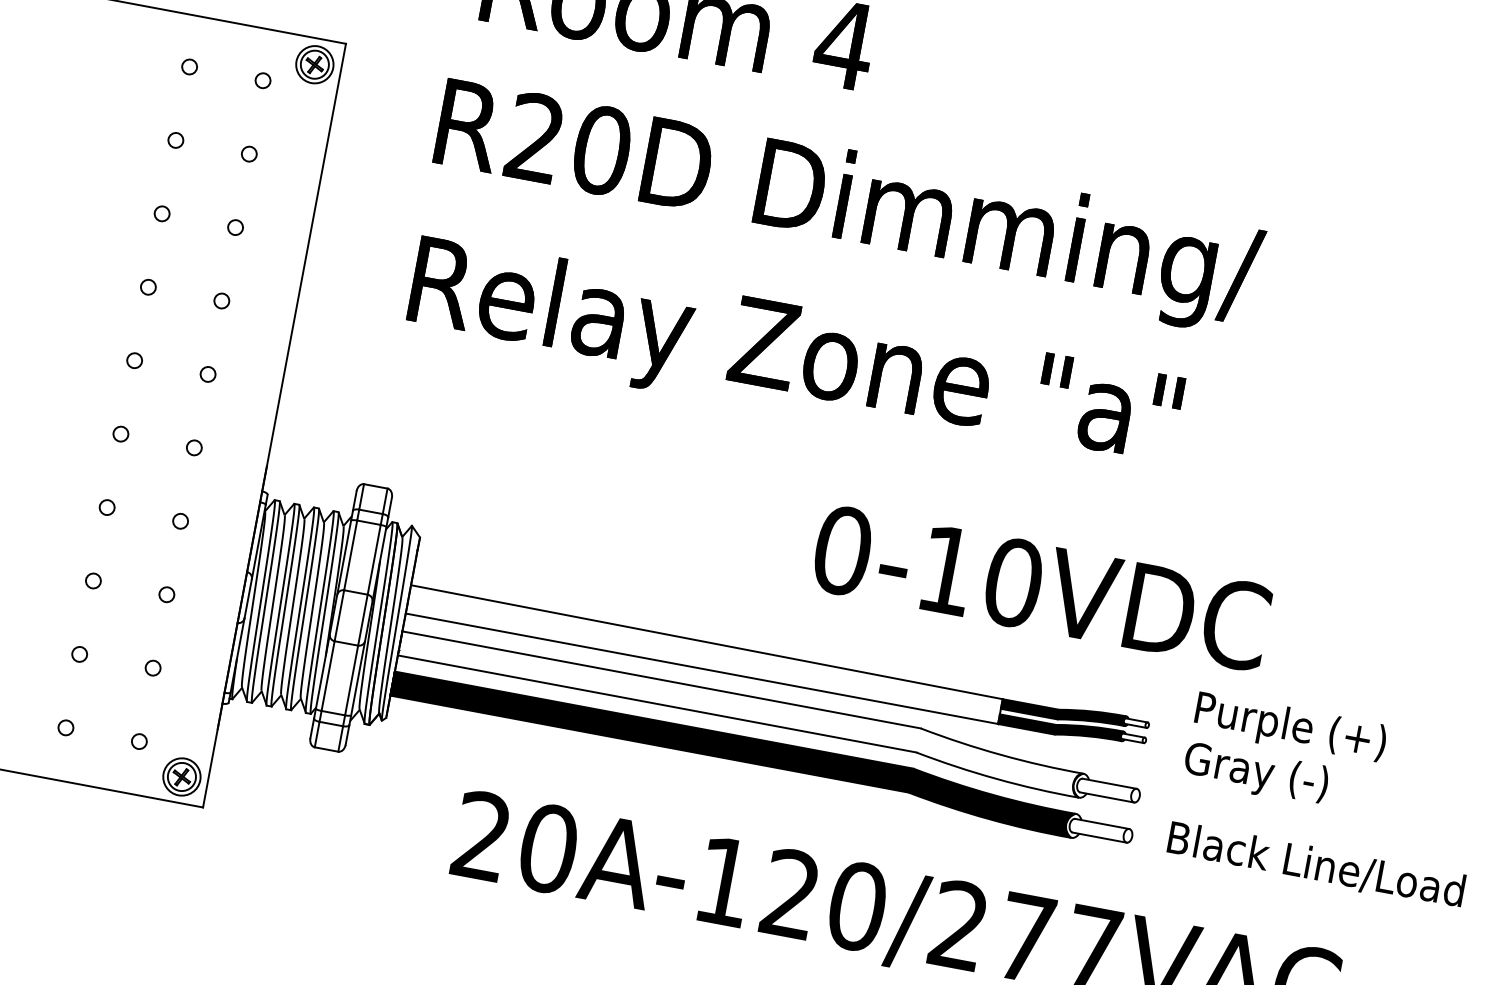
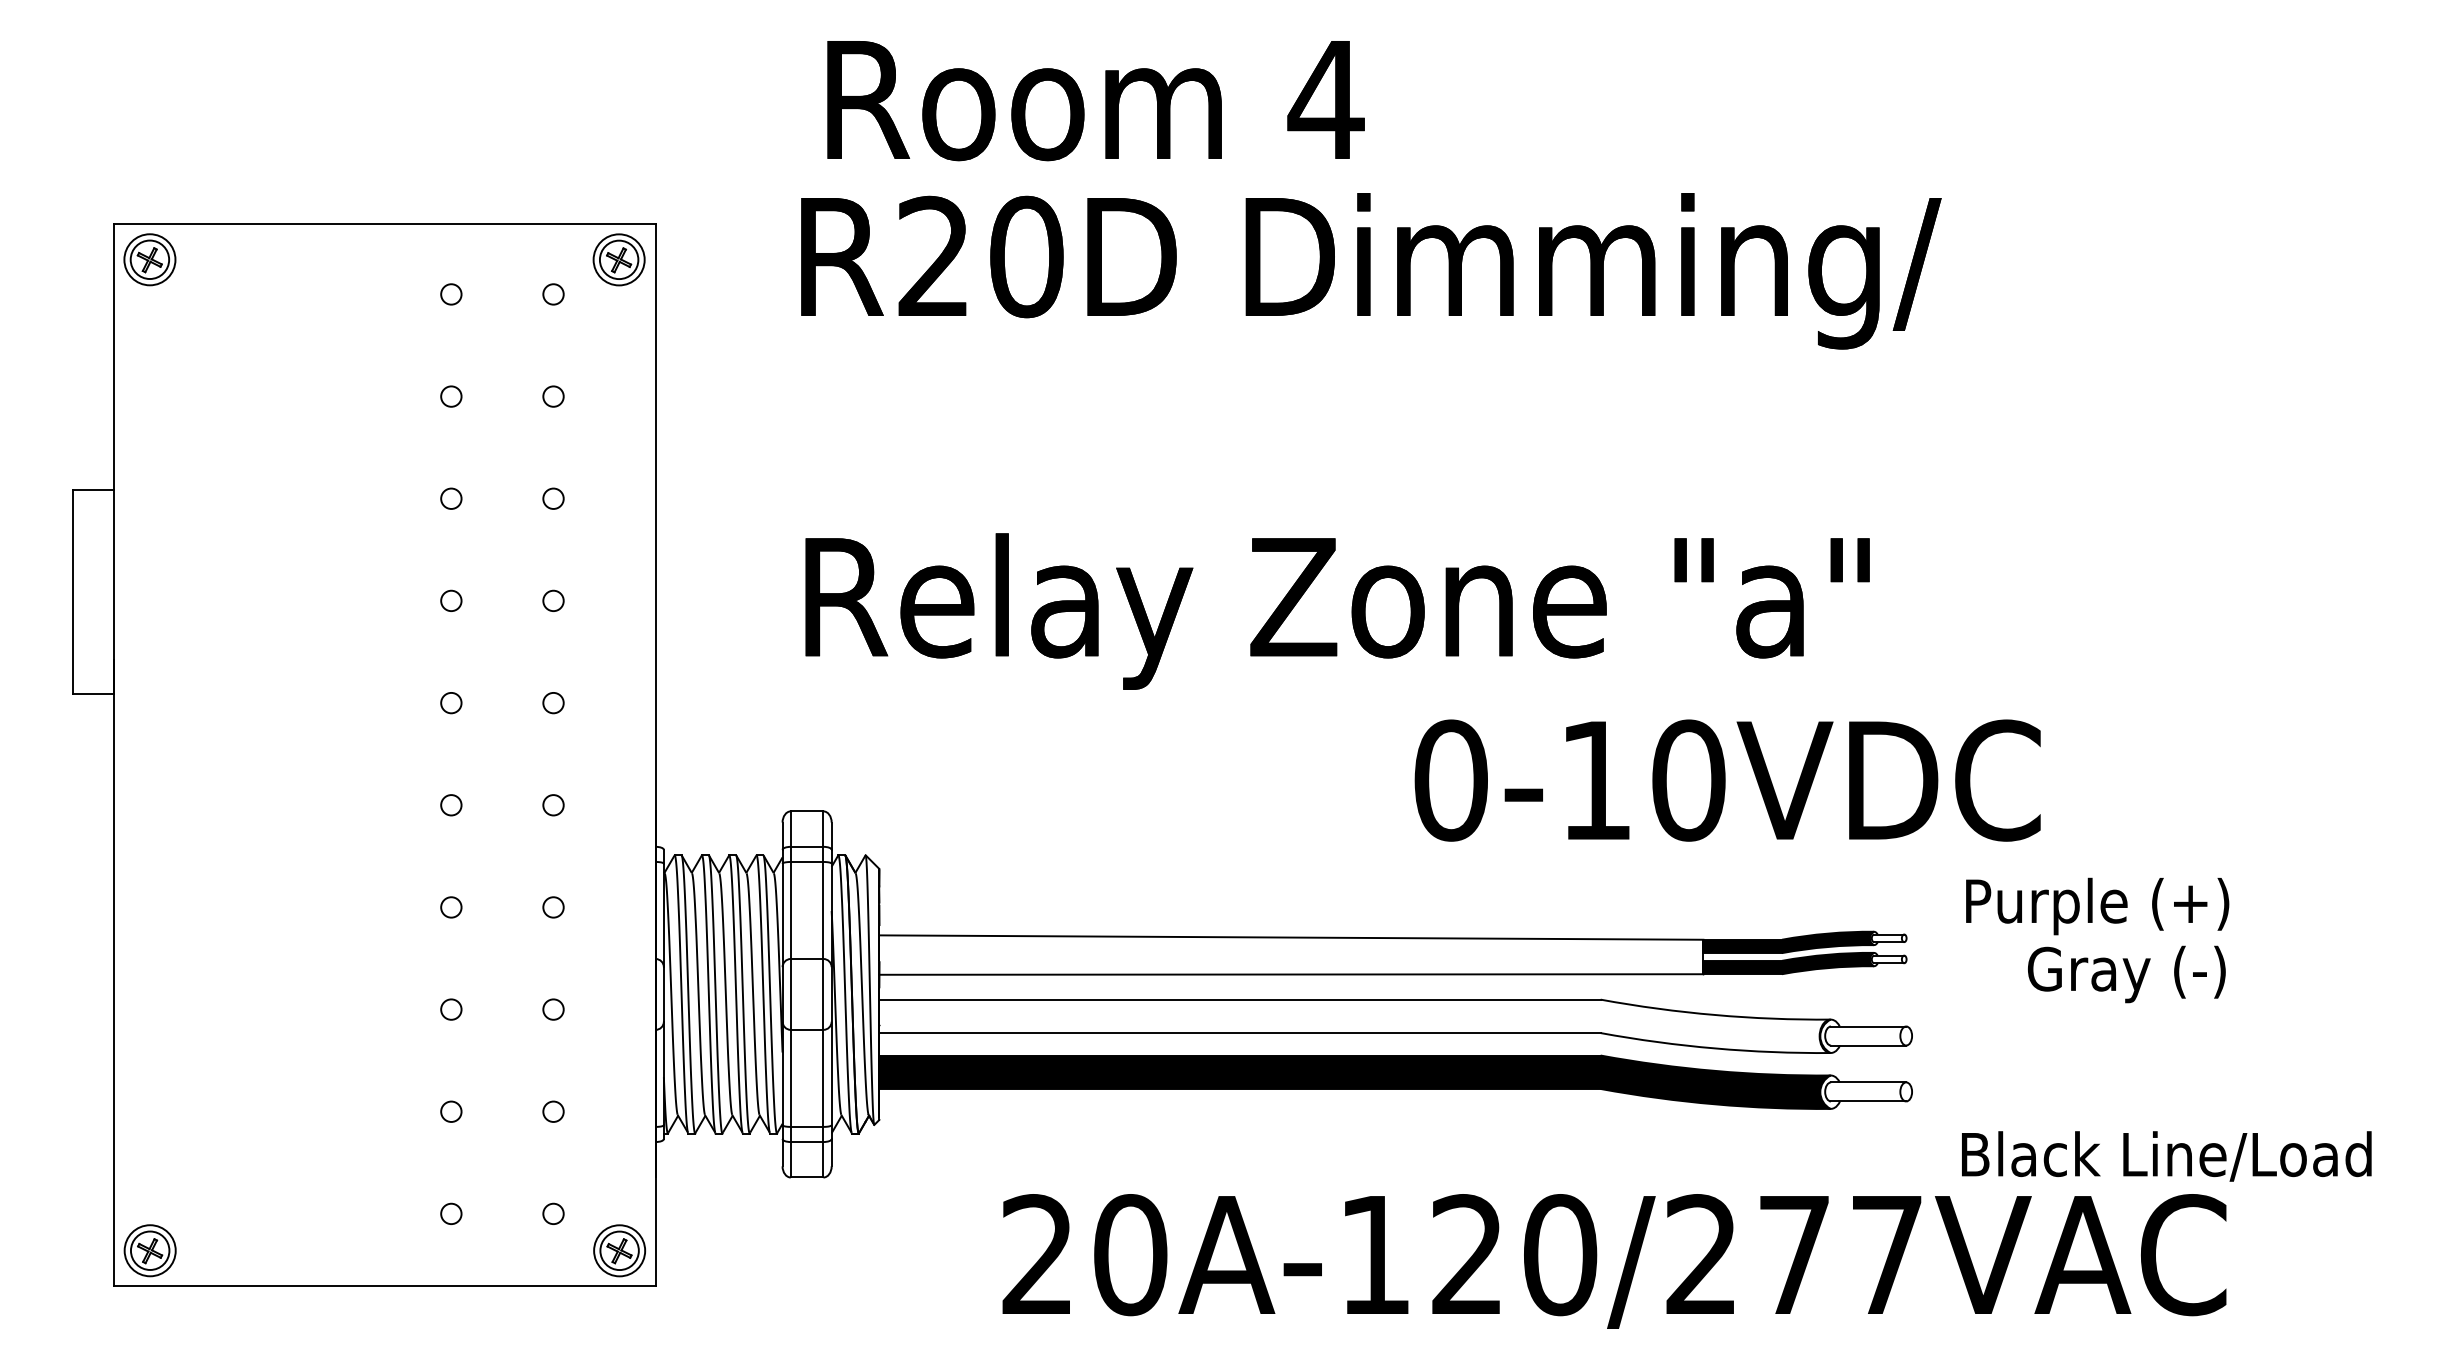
text: (847, 207) -> (1371, 271), moved
text: (794, 359) -> (1337, 611), moved
text: (1255, 773) -> (2126, 974), moved
text: (1316, 865) -> (2166, 1156), moved

